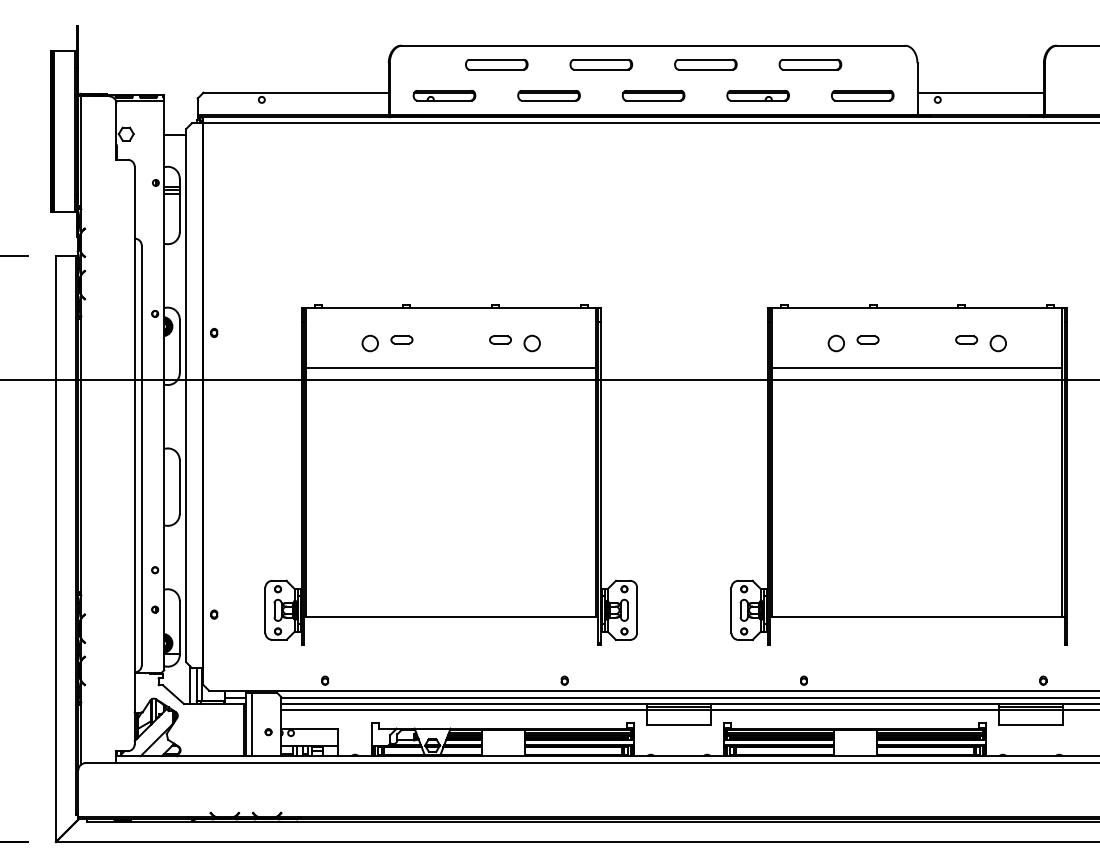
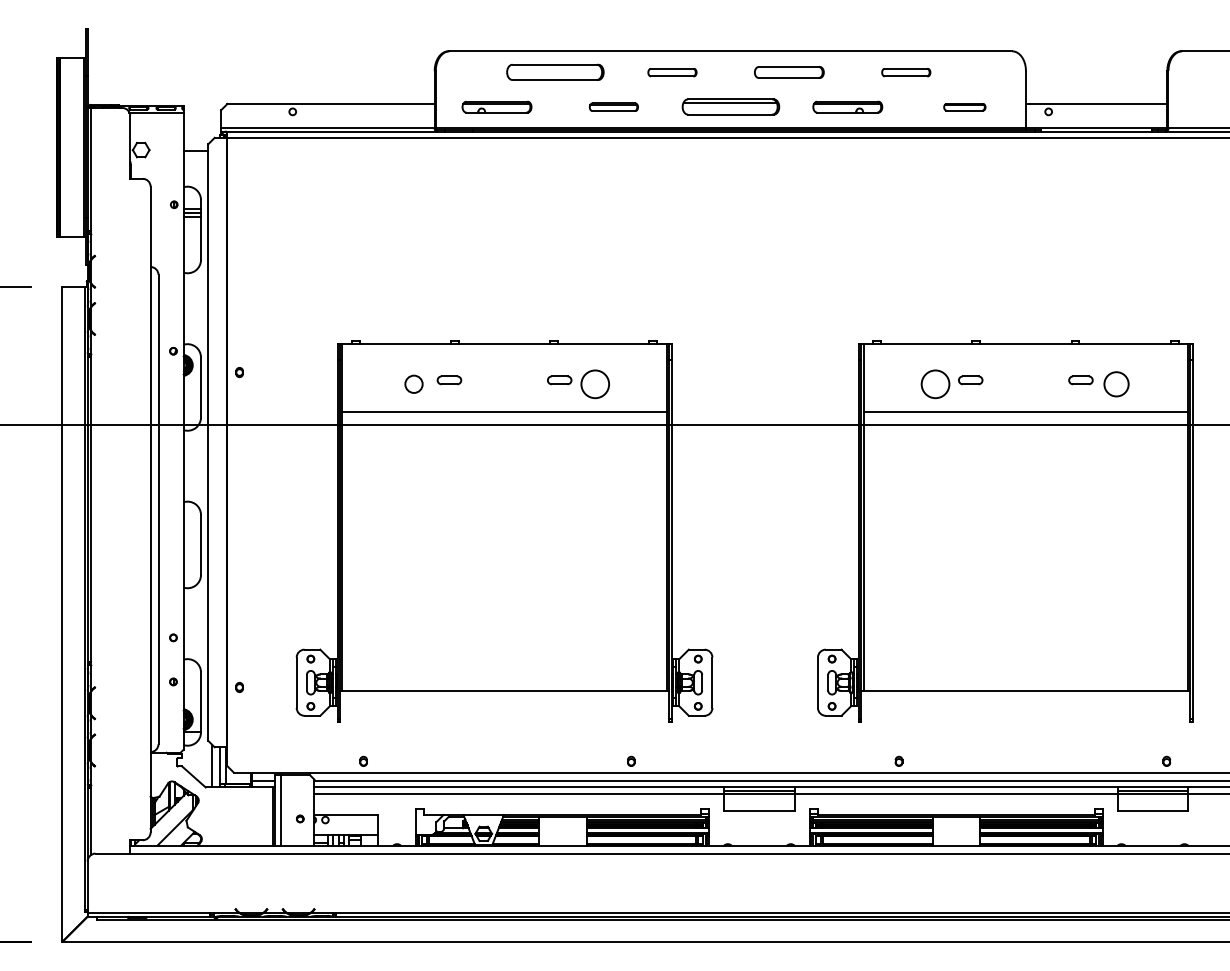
part: (496, 64) -> (555, 72), size x1.4
part: (601, 64) -> (672, 72), size x0.7
part: (810, 64) -> (906, 72), size x0.7
part: (548, 95) -> (613, 106), size x0.7
part: (653, 95) -> (730, 106), size x1.4
part: (862, 95) -> (964, 106), size x0.6
circle: (531, 343) -> (594, 384), size x1.6
circle: (835, 343) -> (934, 384), size x1.6
circle: (997, 343) -> (1115, 384), size x1.4

